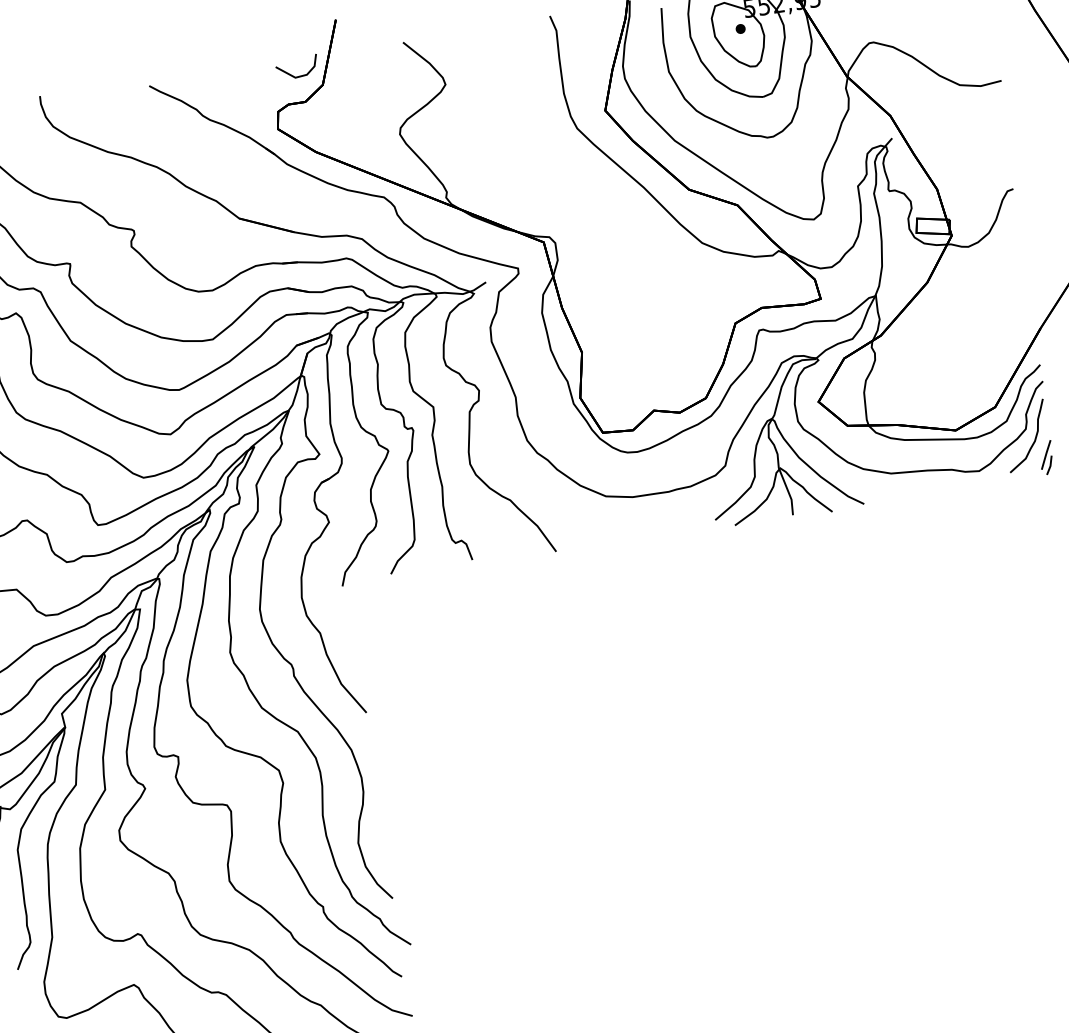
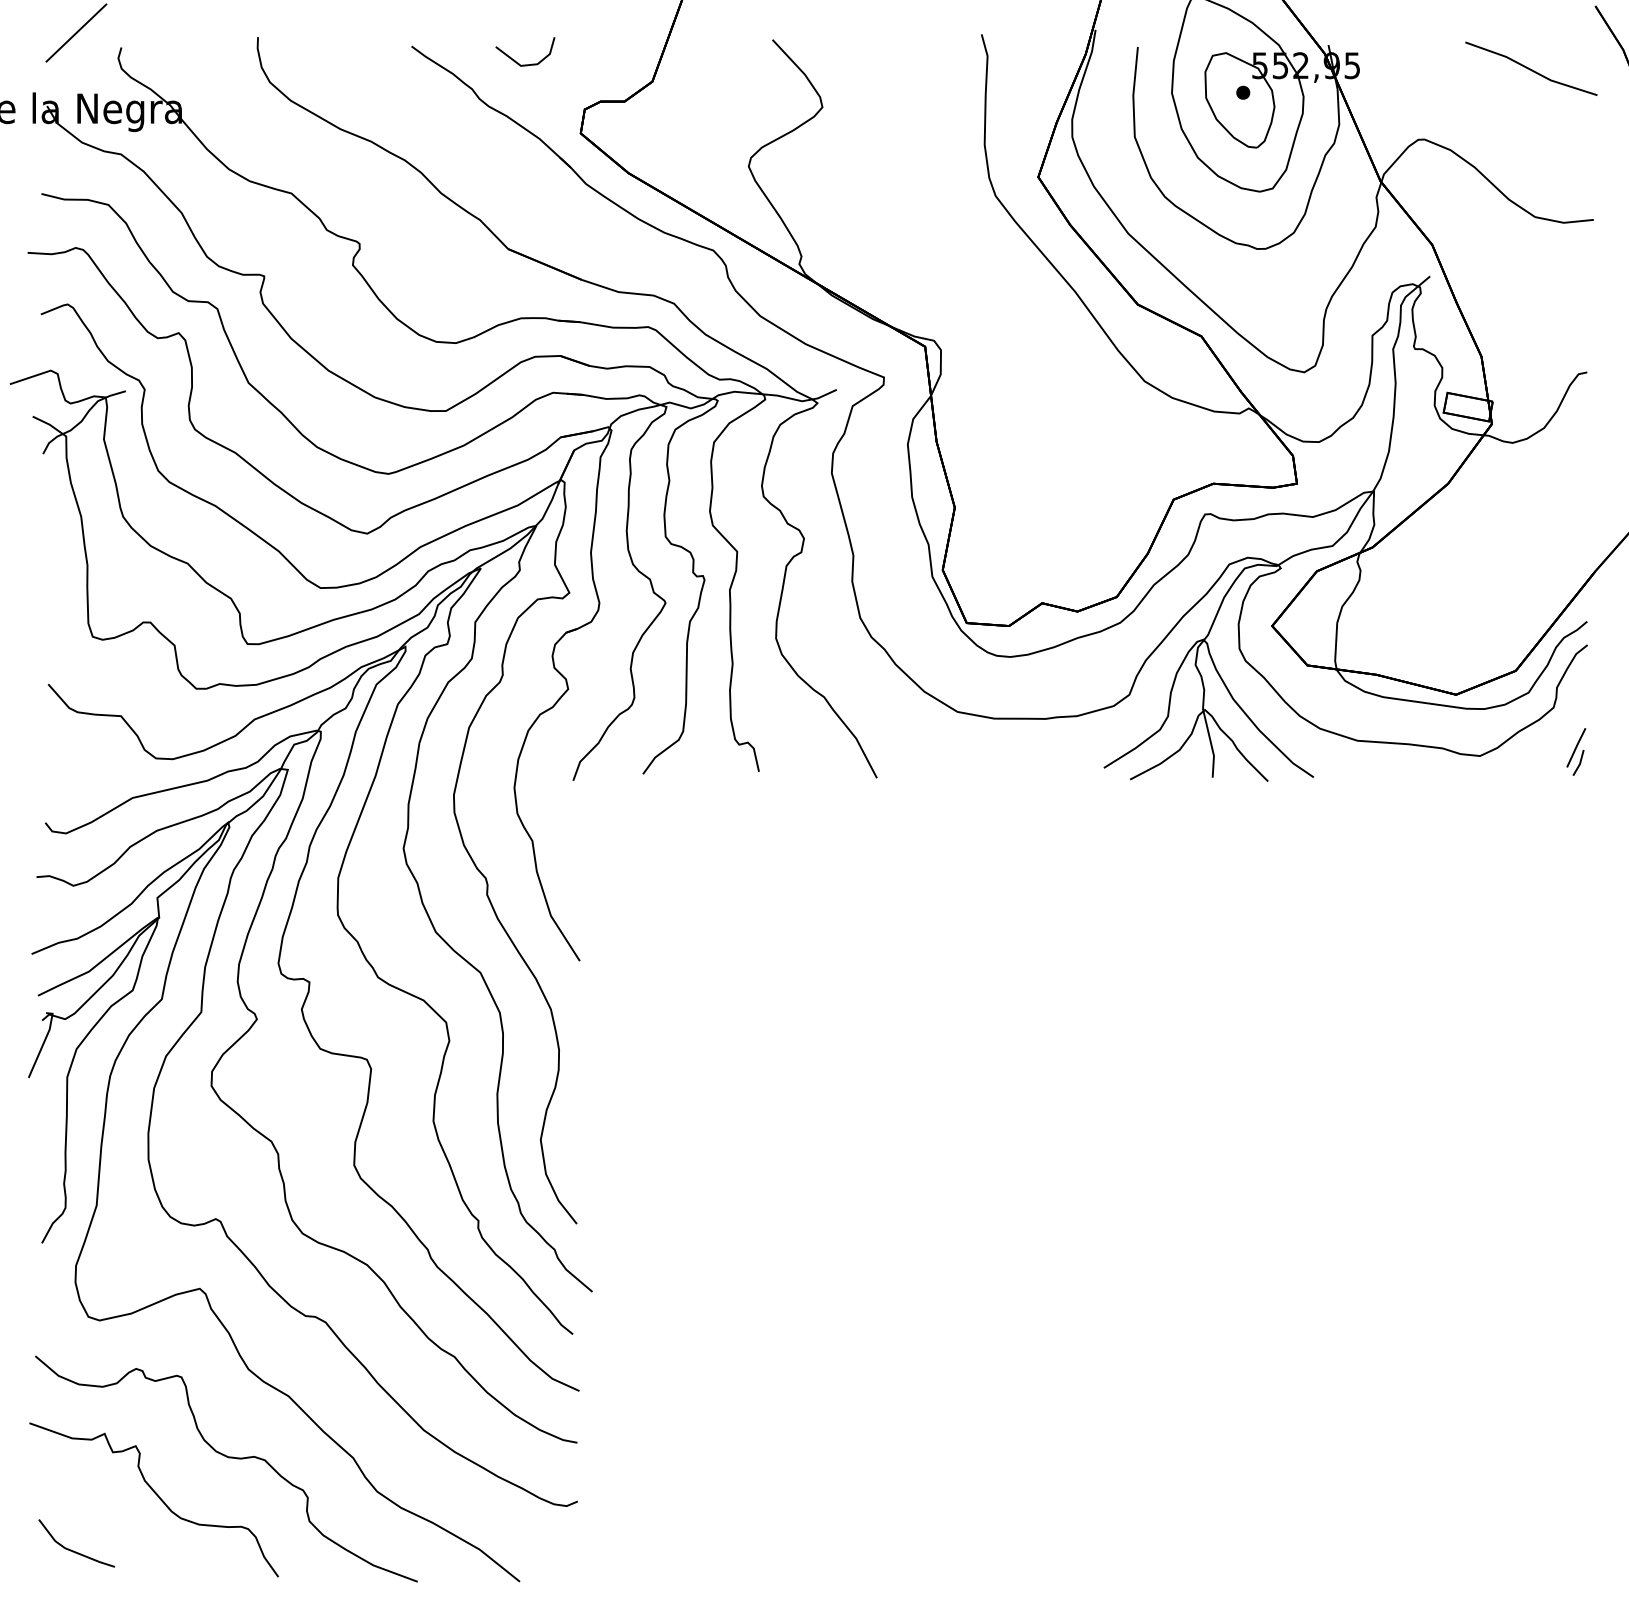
line: (298, 76) -> (525, 64), moved
curve: (1035, 438) -> (1564, 722), removed

